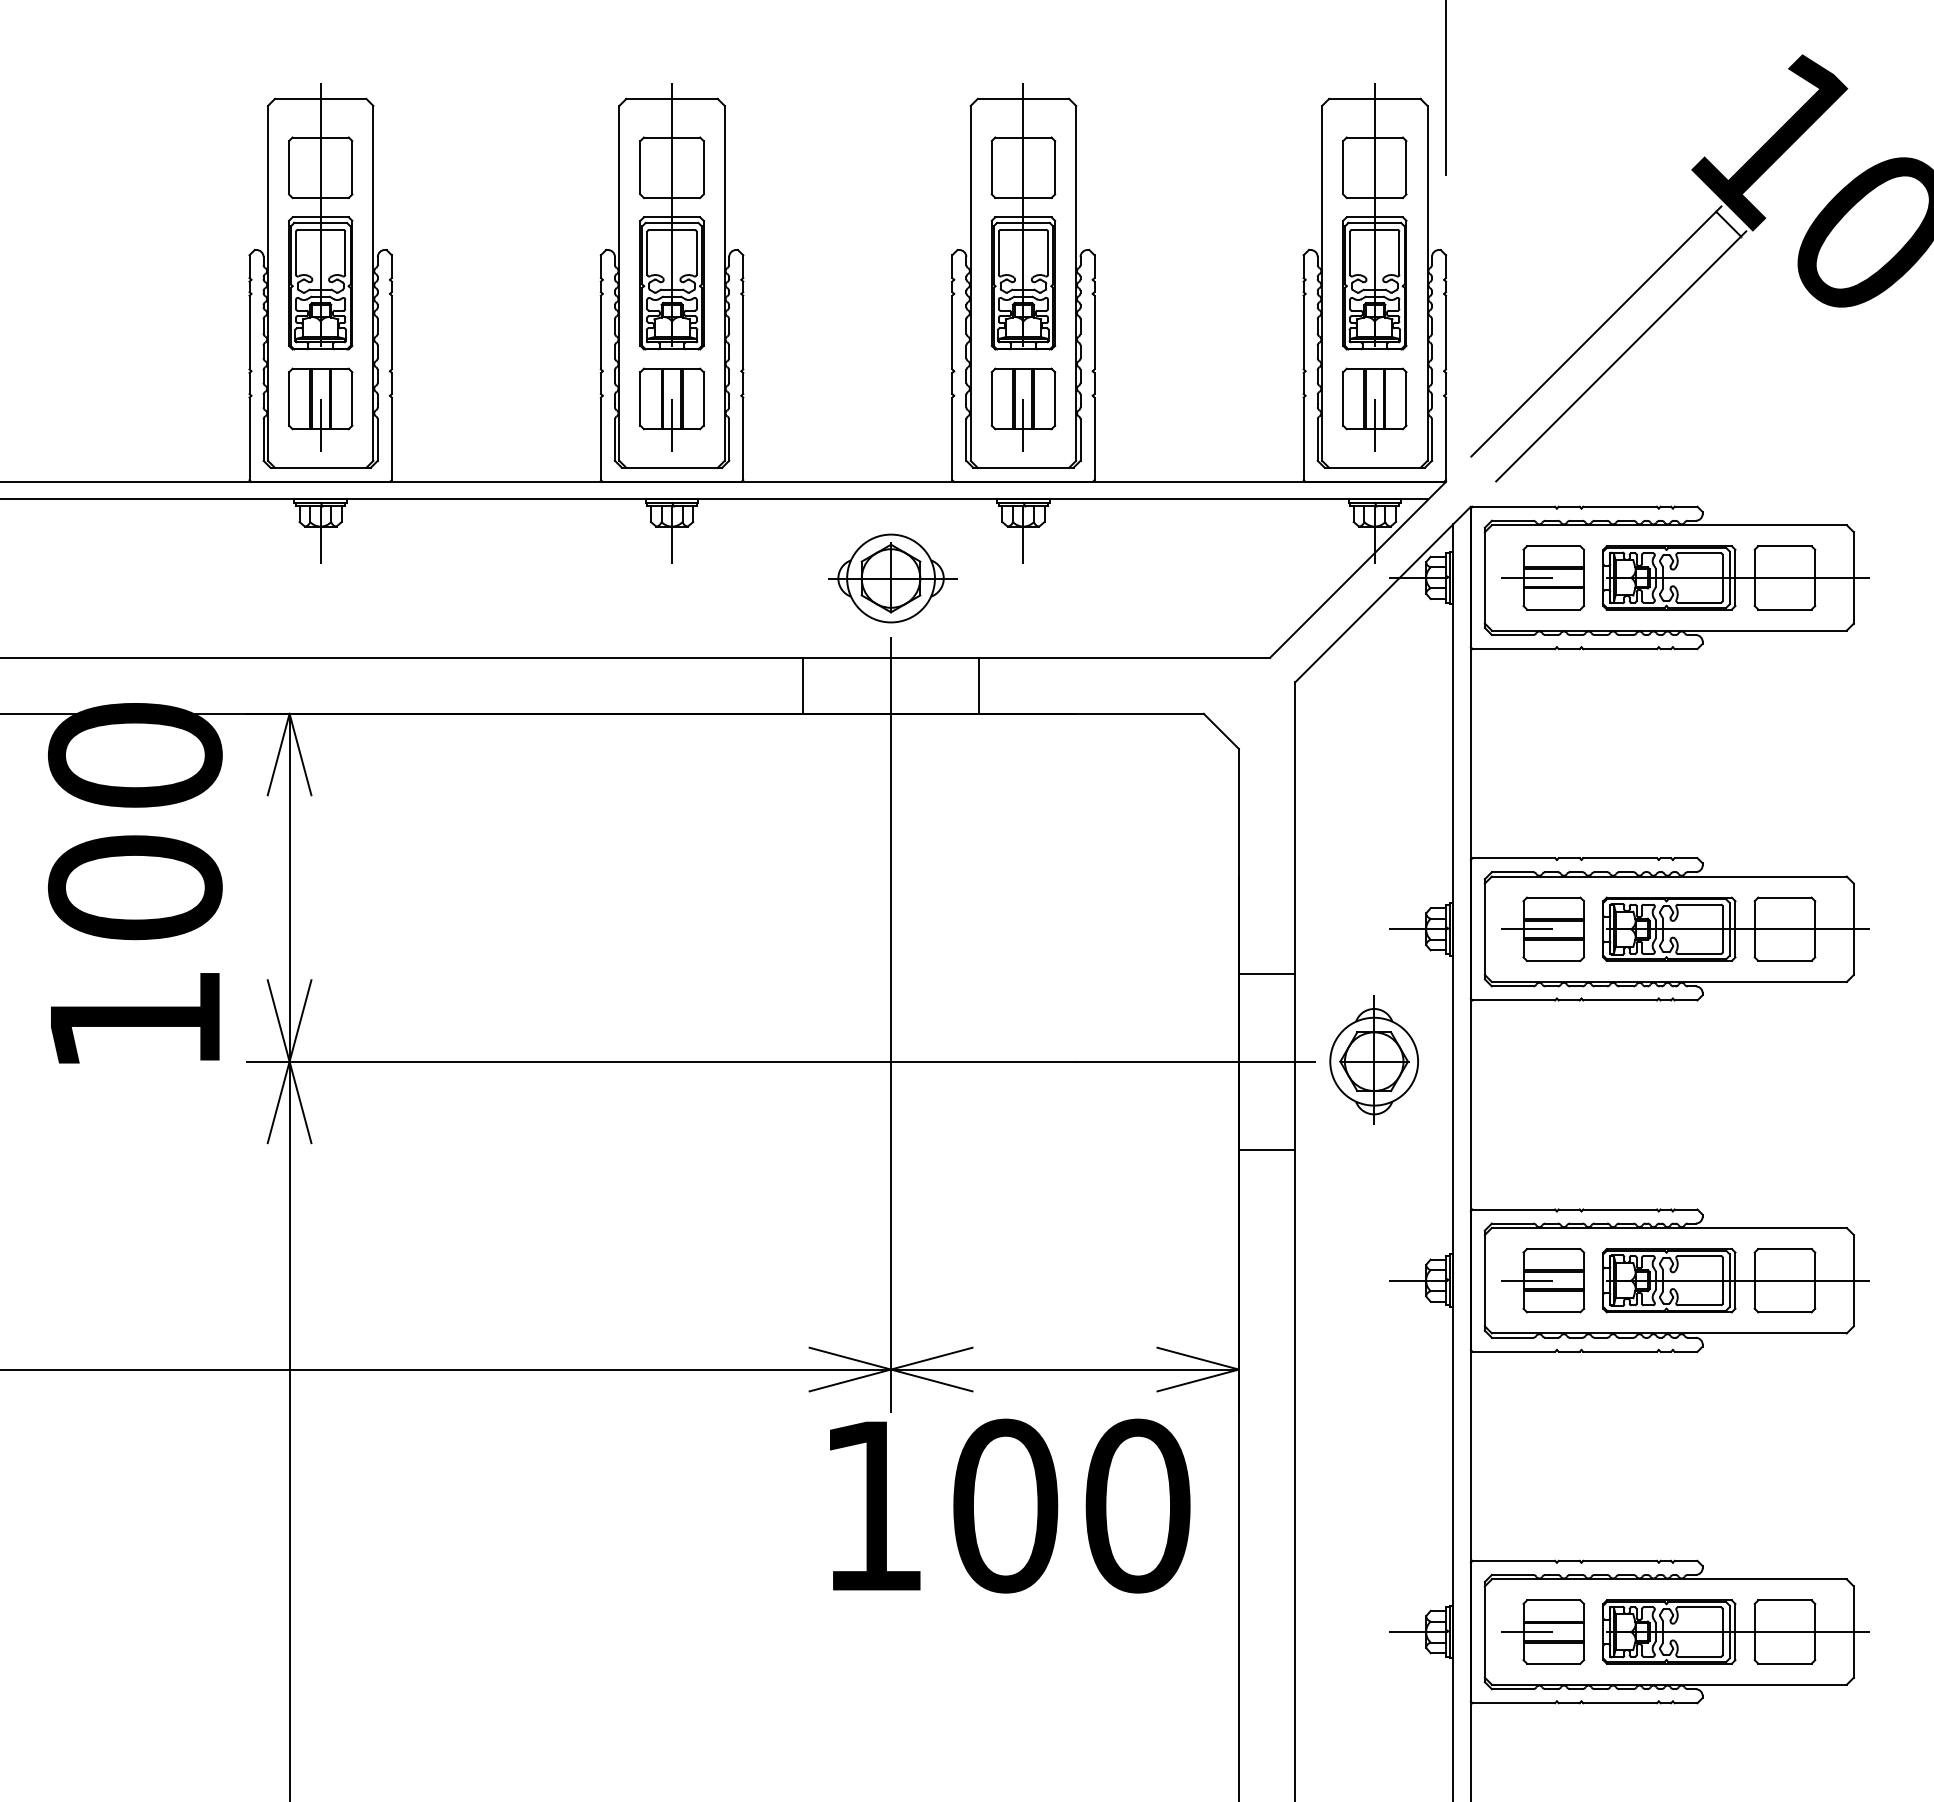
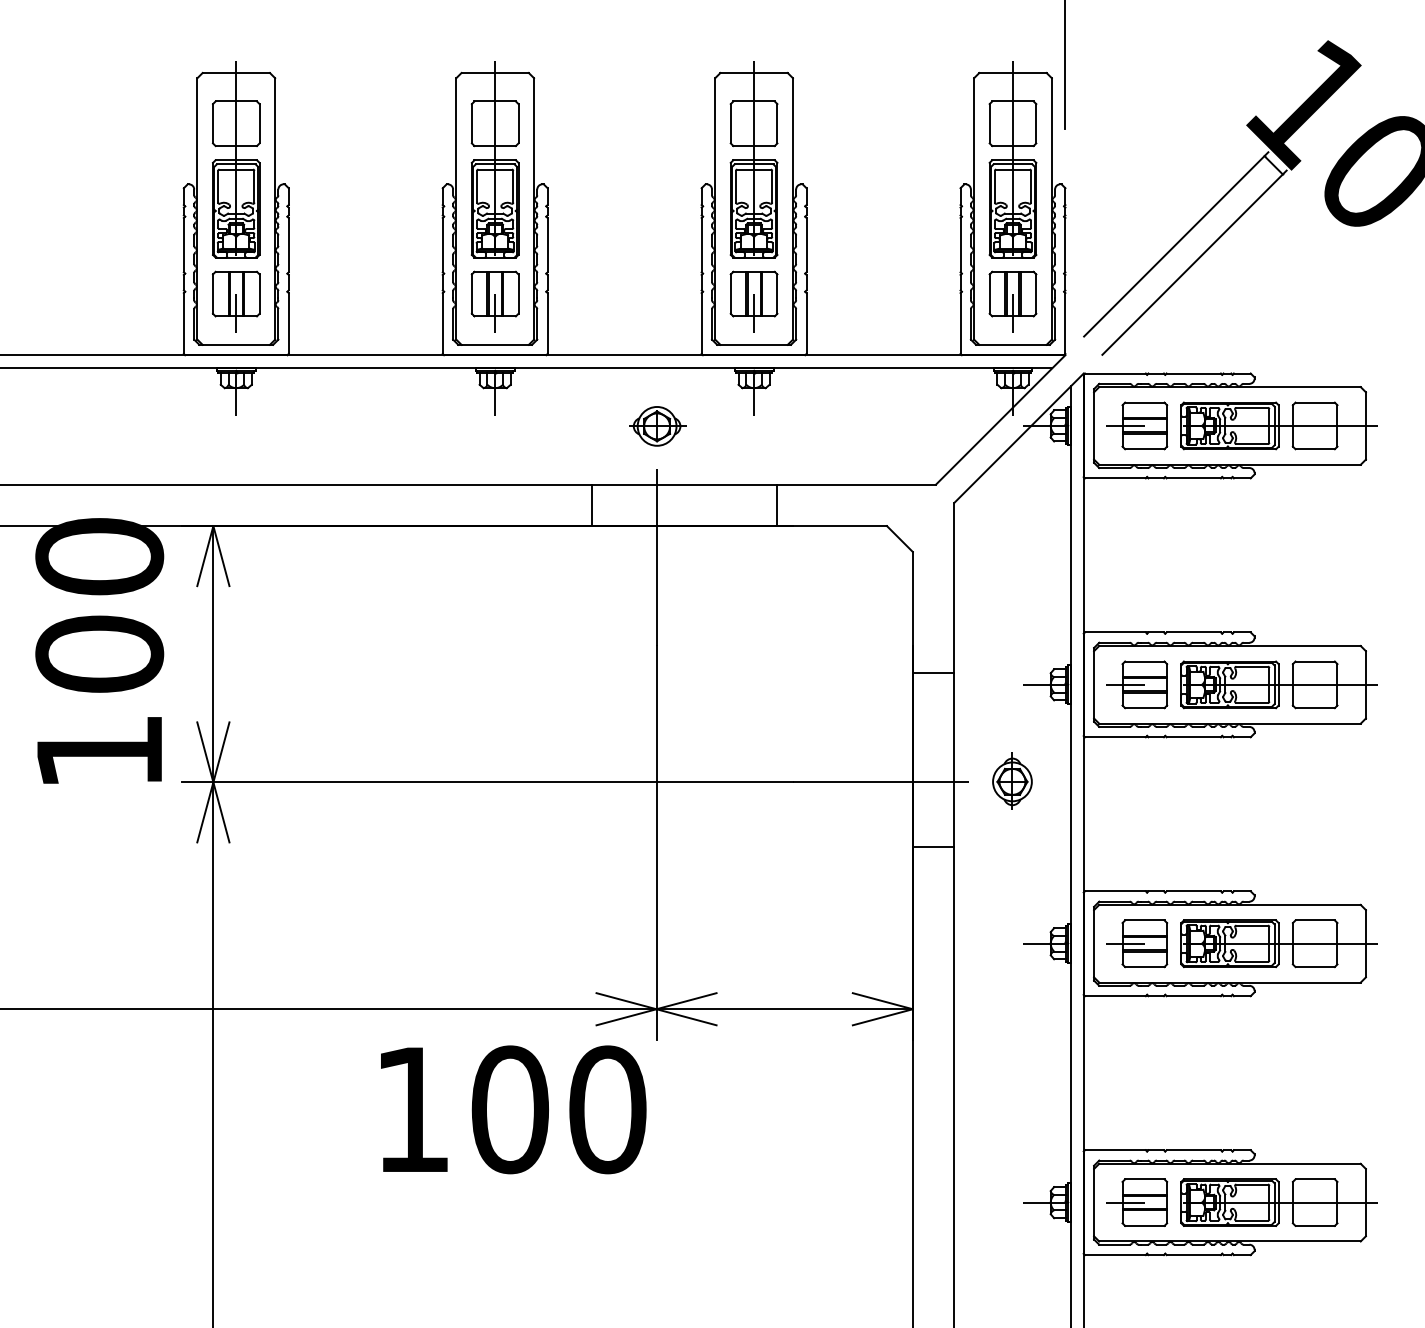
part: (892, 578) -> (657, 426), size x0.6
line: (978, 685) -> (776, 505), moved
line: (1266, 973) -> (933, 673), moved
part: (1373, 1059) -> (1012, 780), size x0.6
text: (1010, 1505) -> (513, 1109), moved

